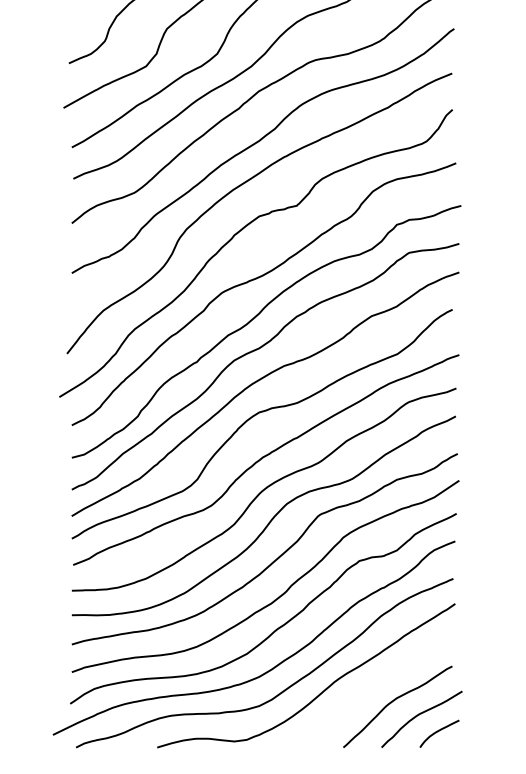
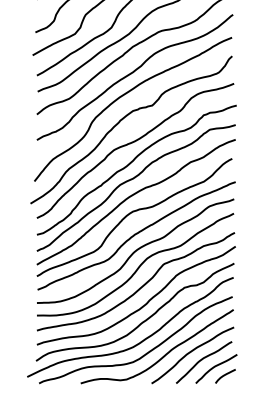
curve: (371, 689) -> (190, 353), added

